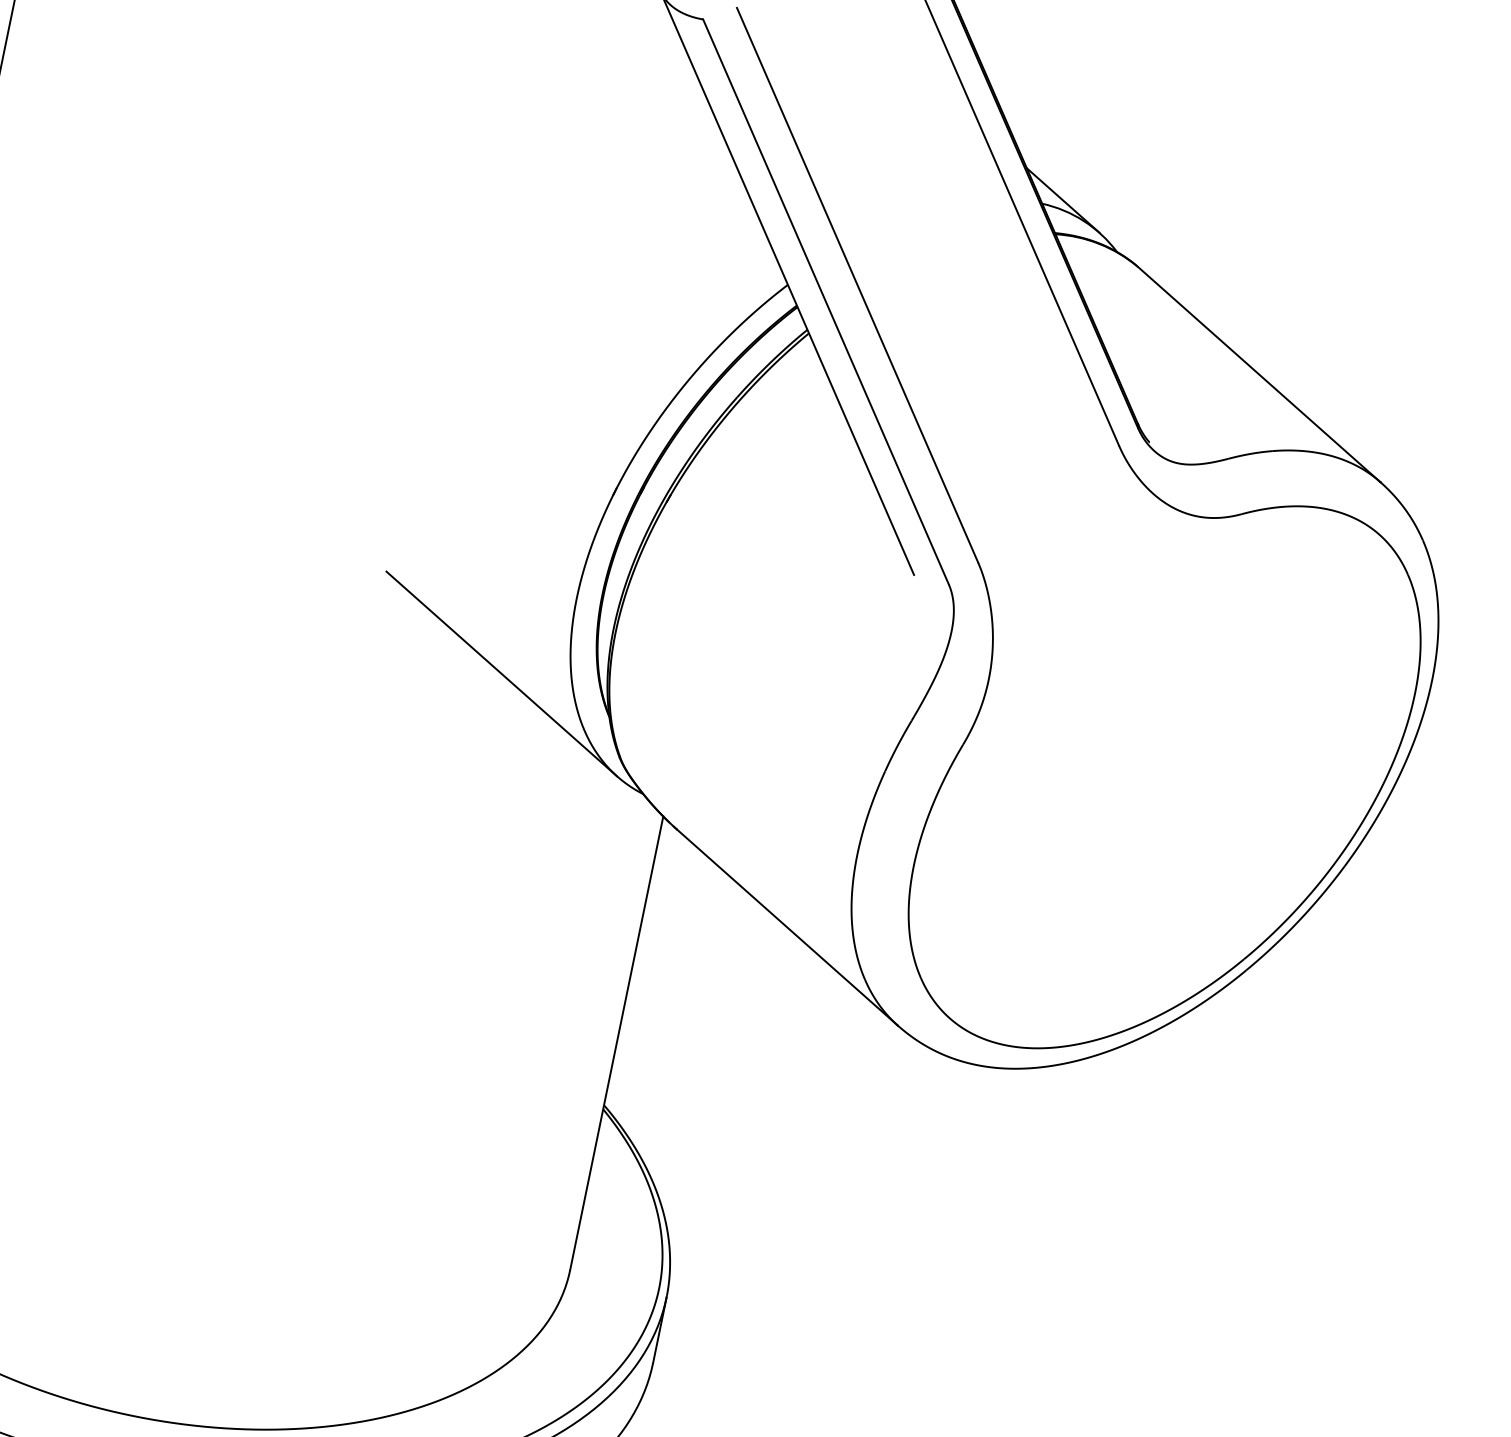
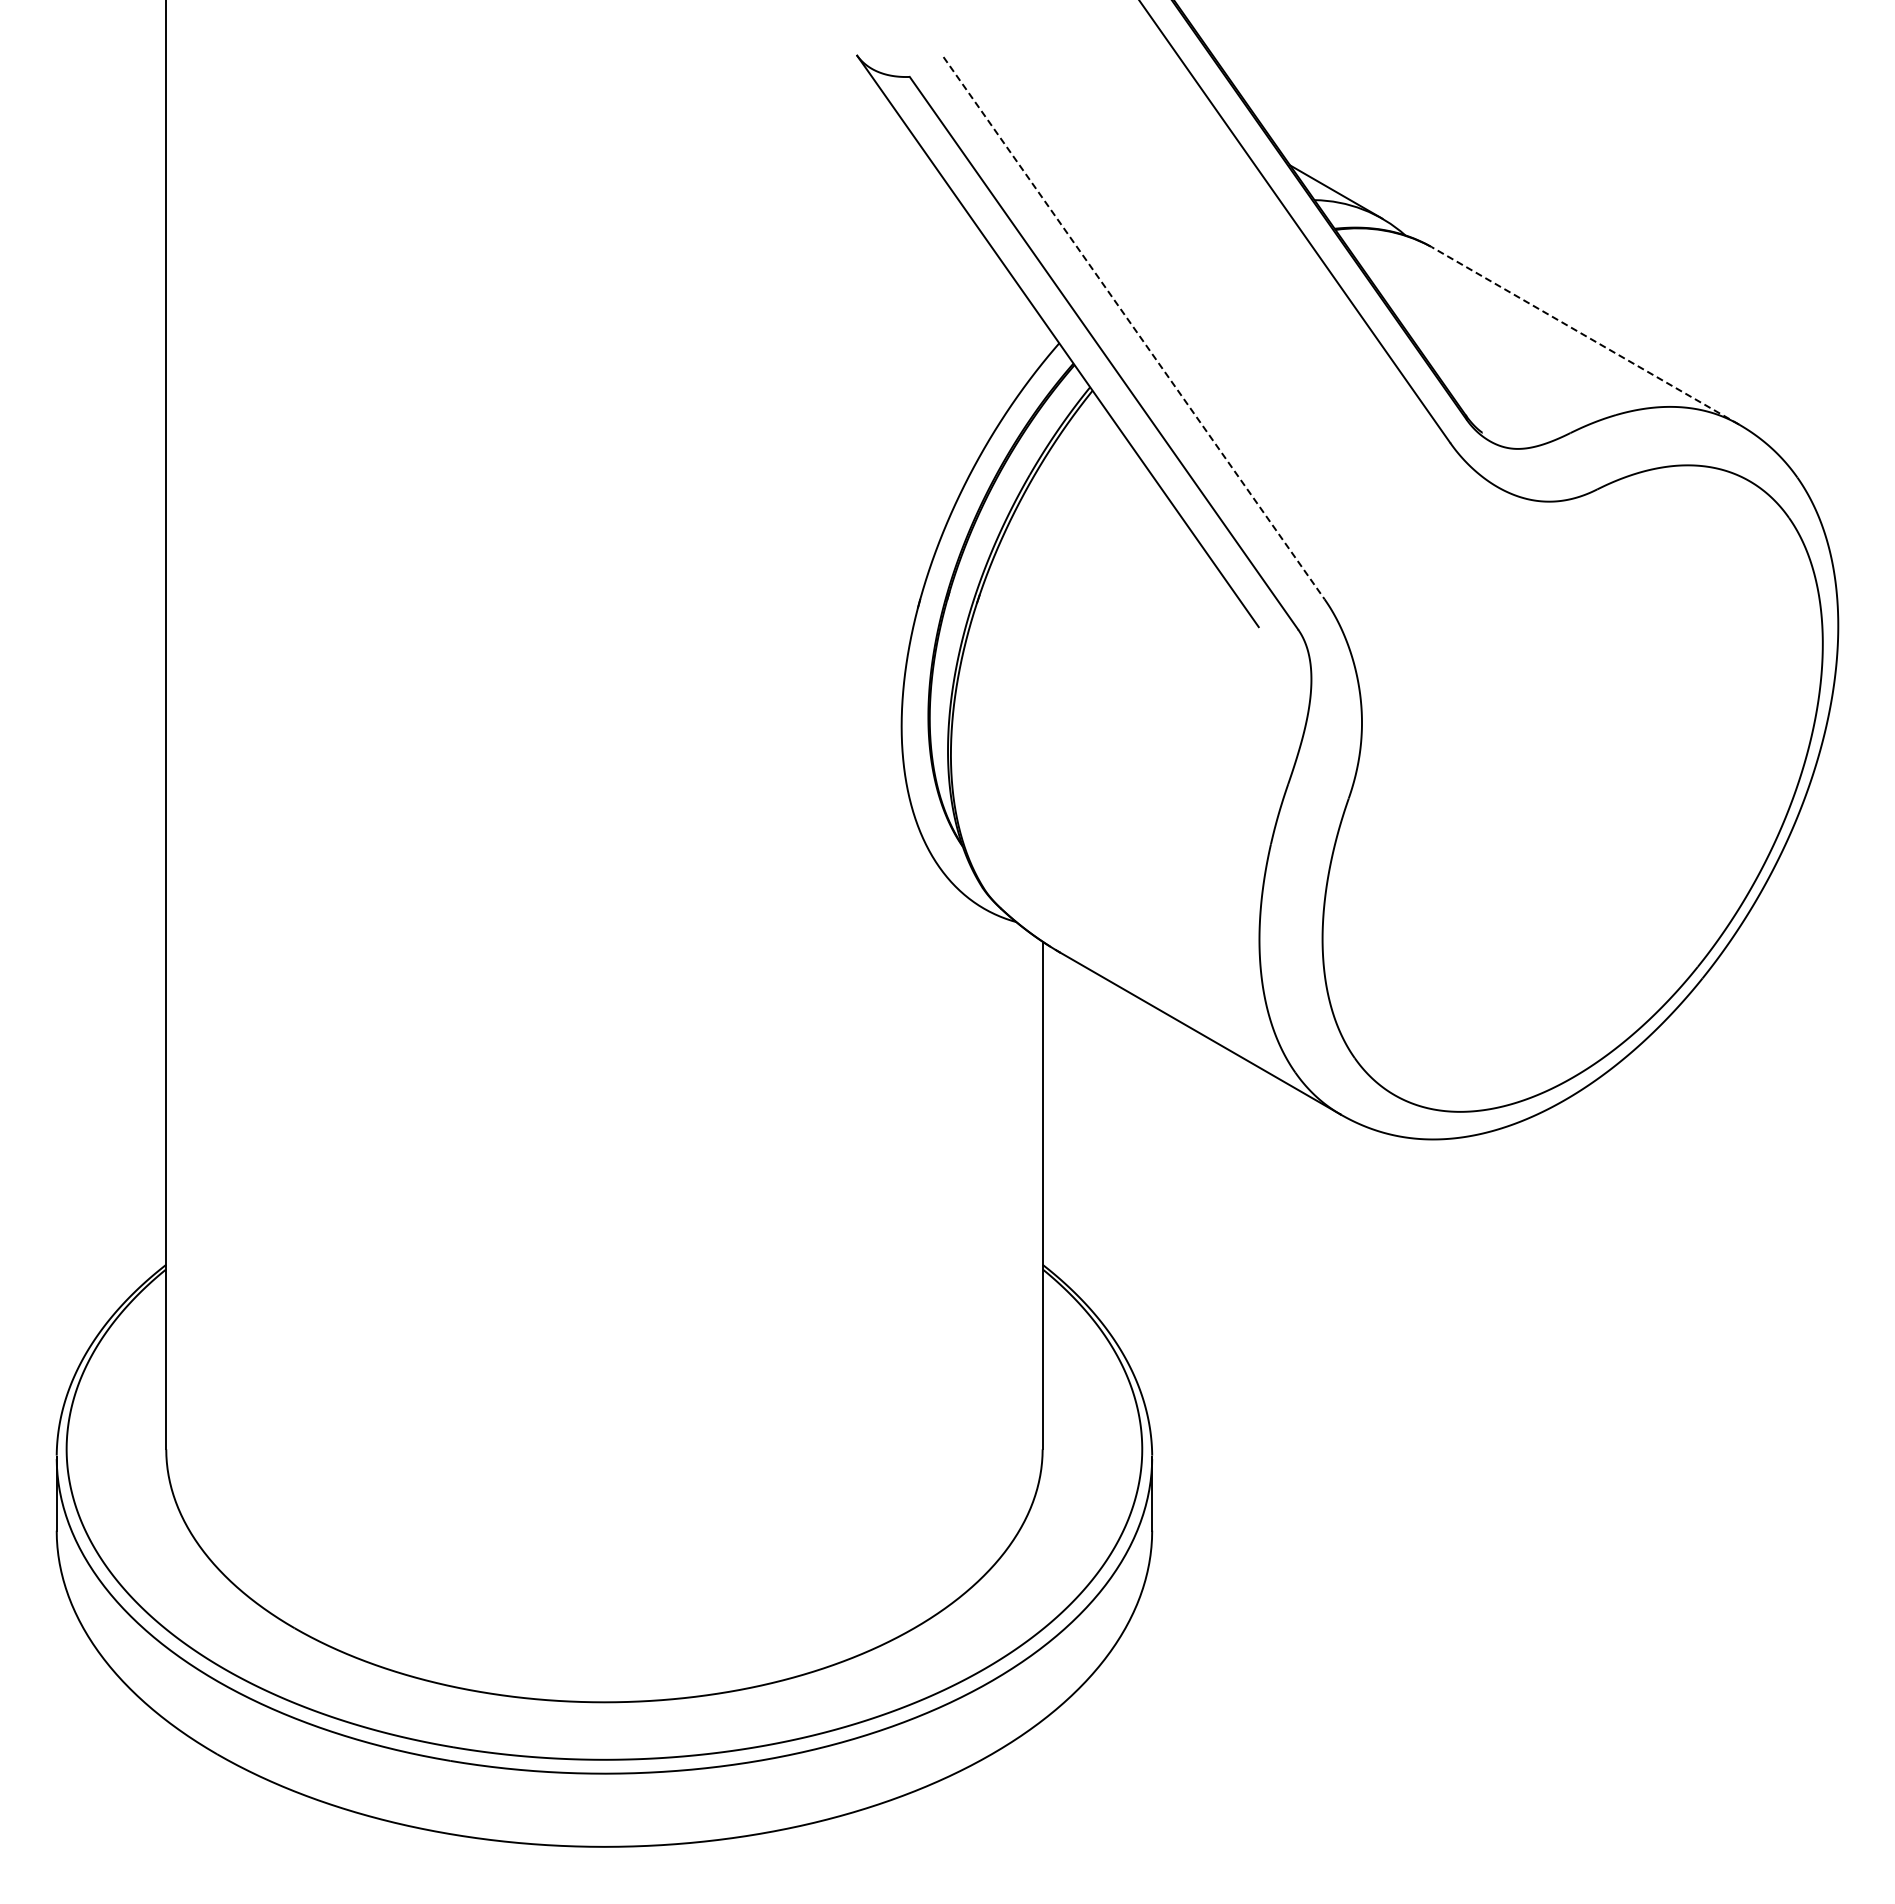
line: (857, 285) -> (1134, 328), solid -> dashed
line: (1259, 374) -> (1585, 335), solid -> dashed
line: (501, 673) -> (837, 823), removed

